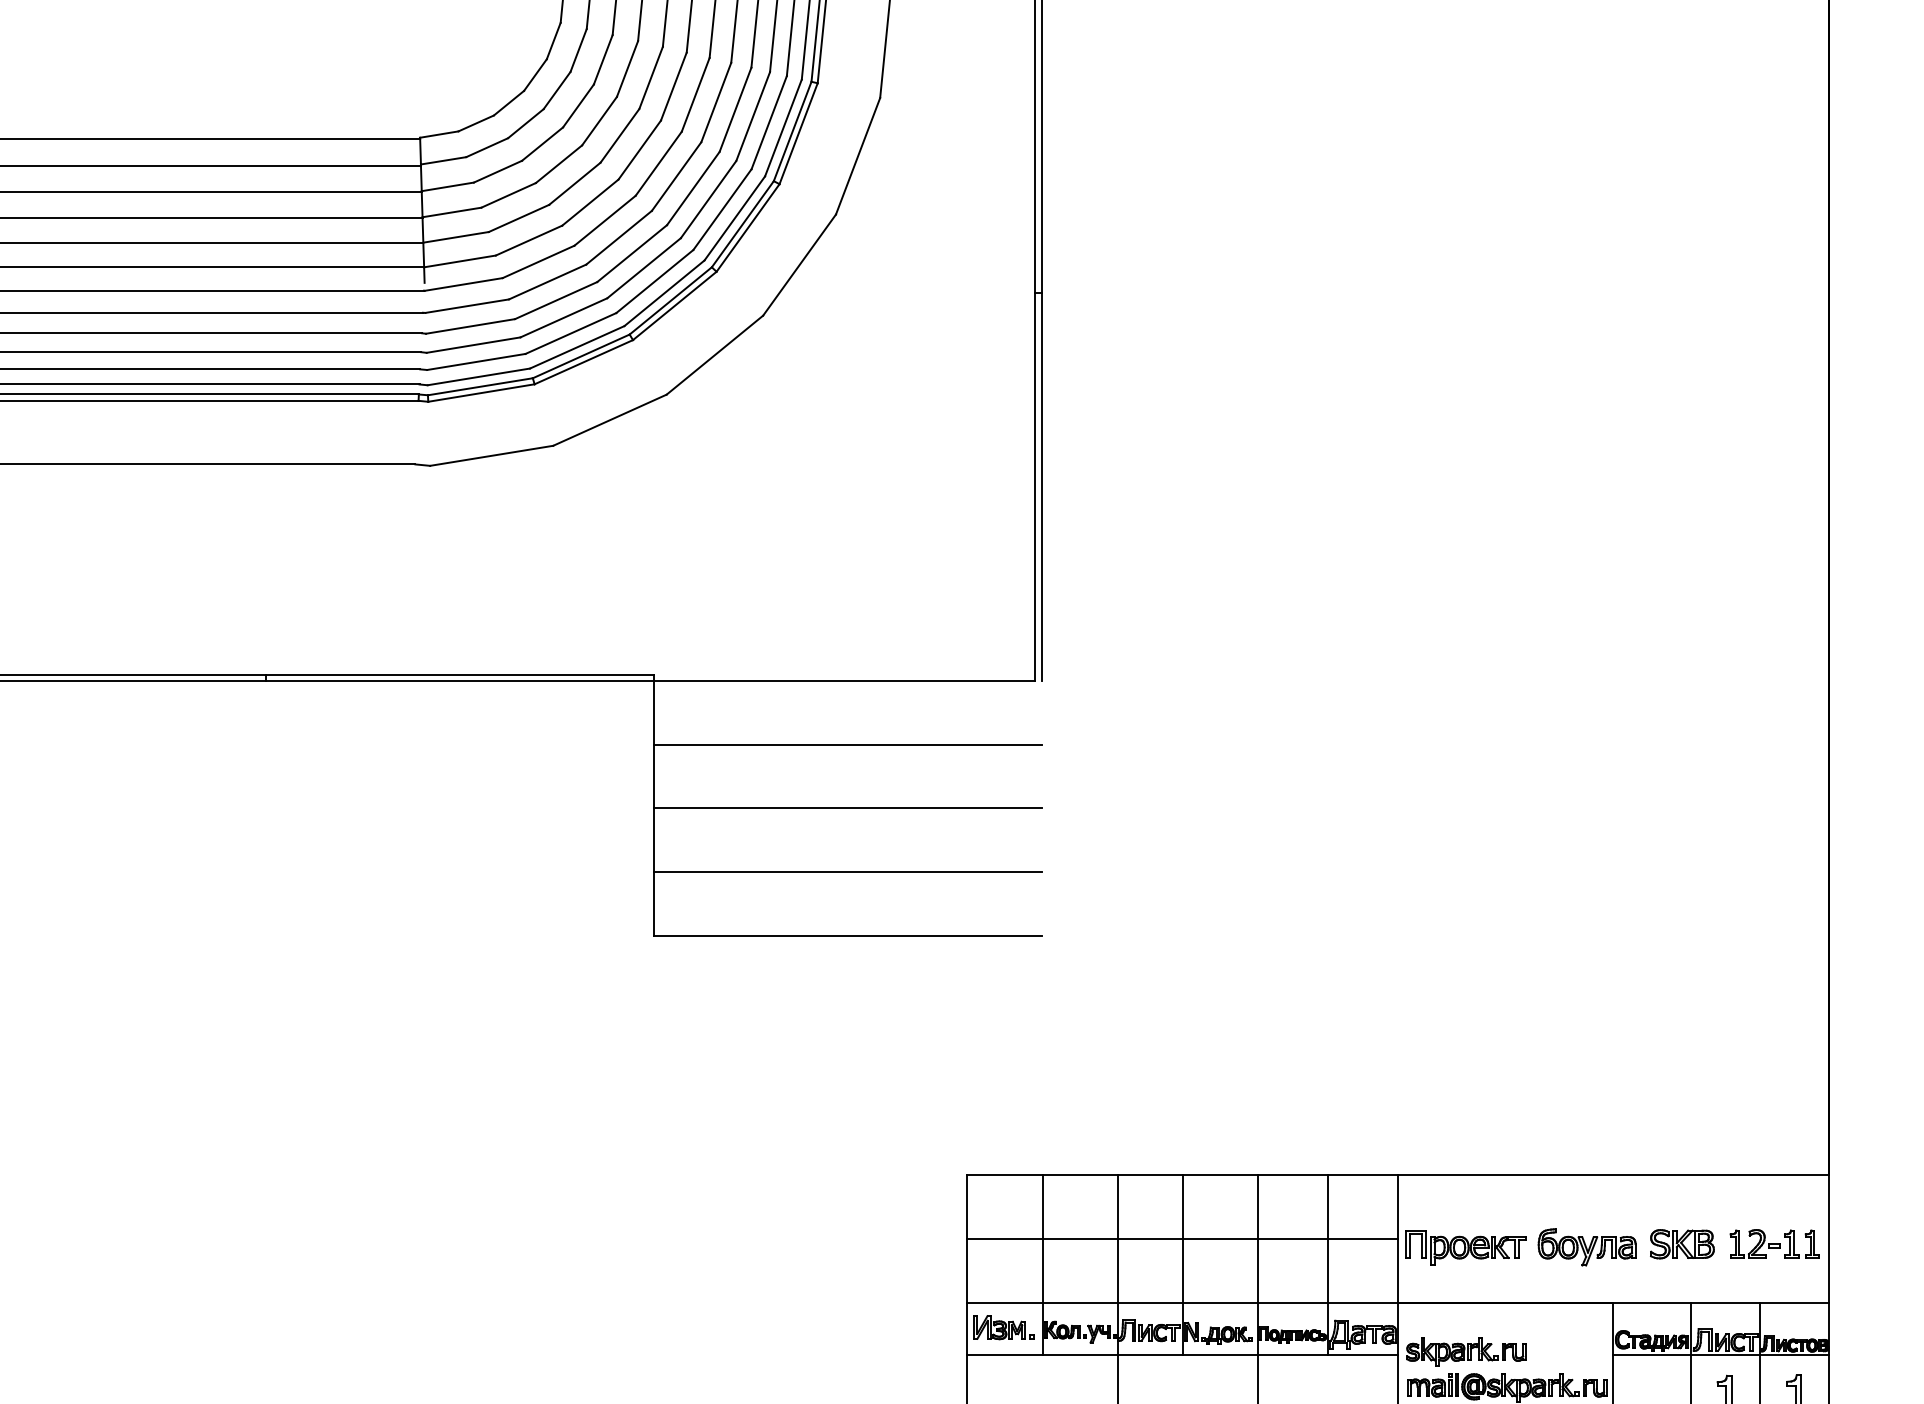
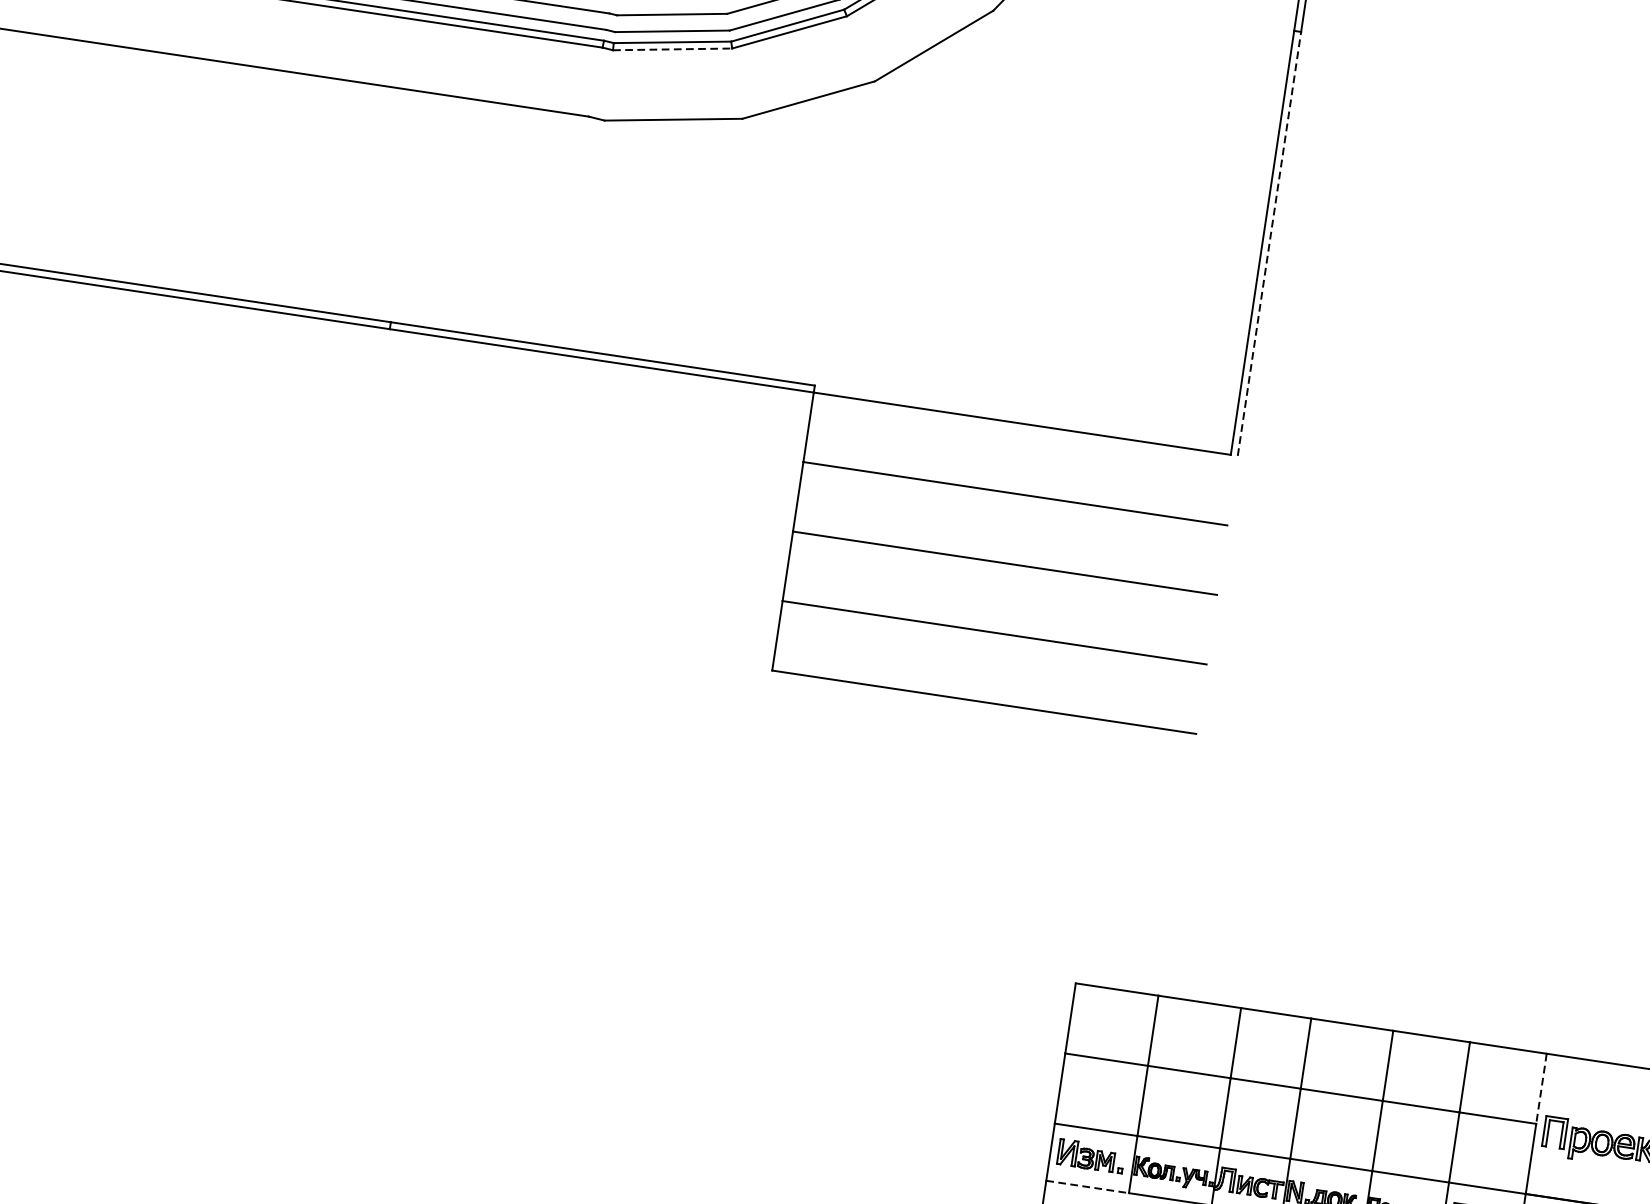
line: (481, 393) -> (672, 49), solid -> dashed
line: (1041, 487) -> (1269, 244), solid -> dashed
line: (1397, 1207) -> (1540, 1089), solid -> dashed
line: (1004, 1355) -> (1087, 1186), solid -> dashed

